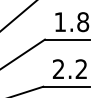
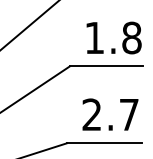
text: (81, 68) -> (129, 113), 2.2 -> 2.7

